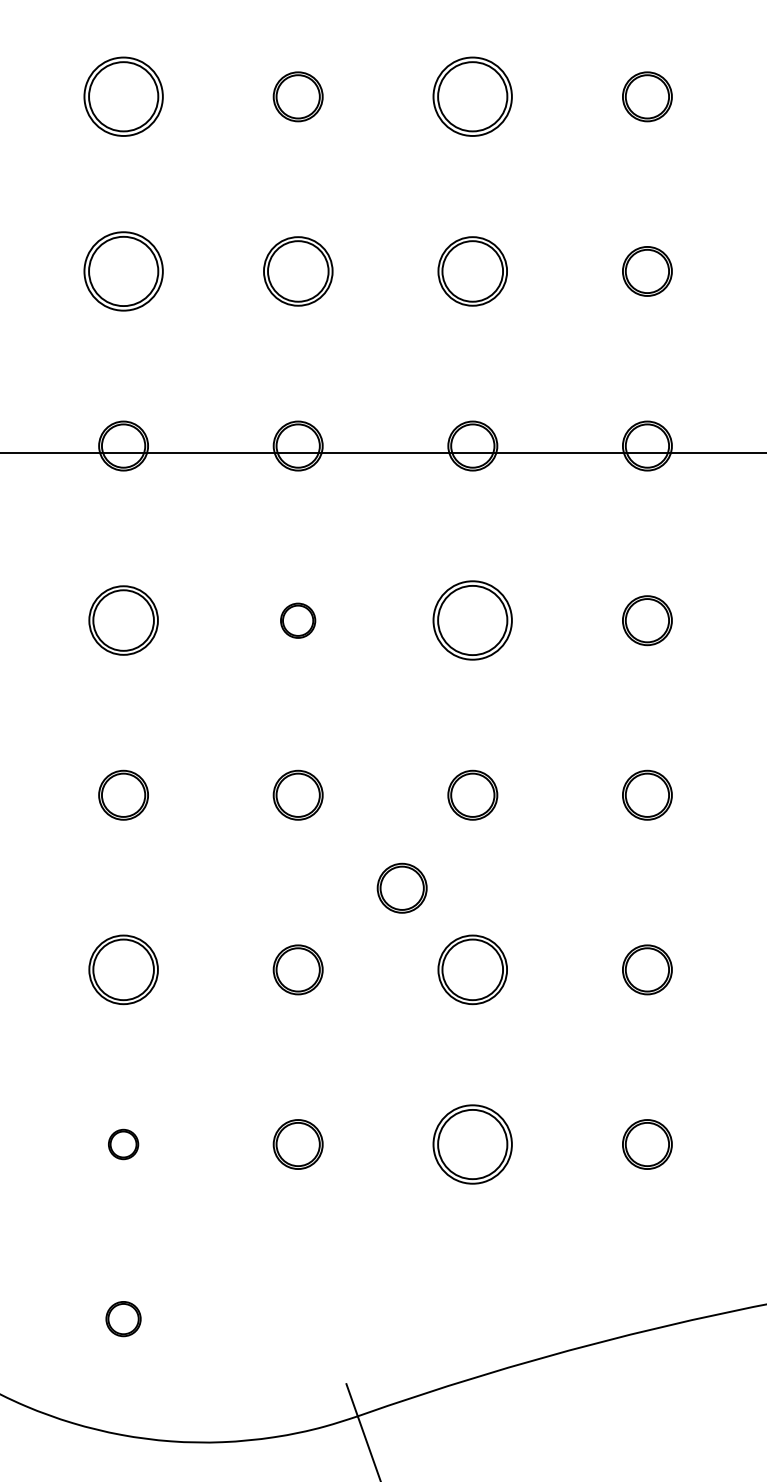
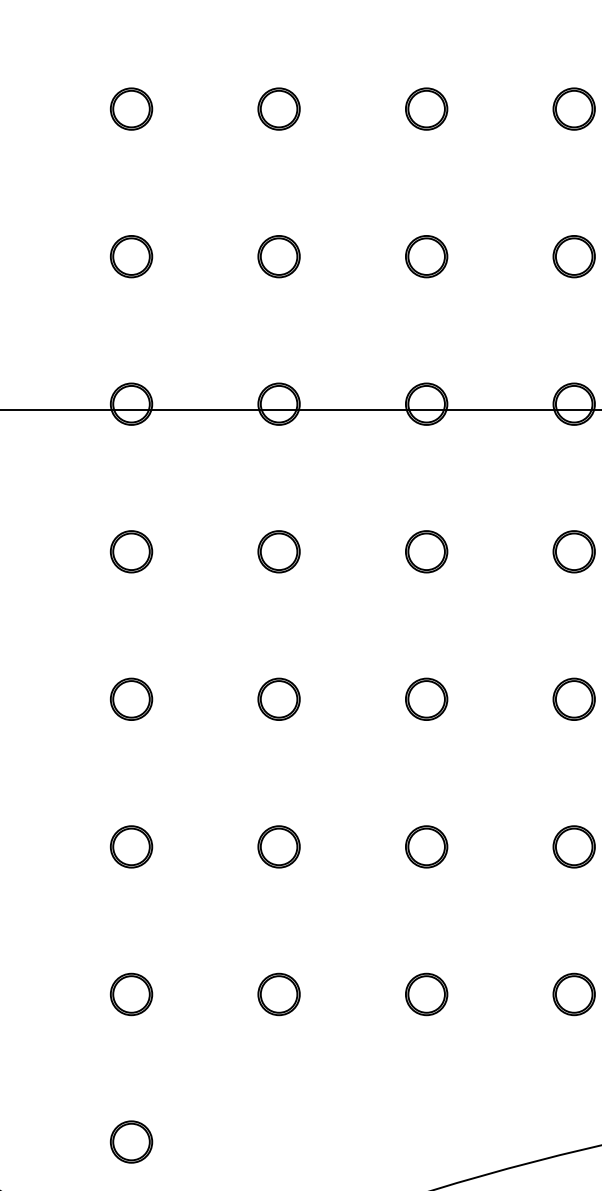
part: (123, 96) -> (131, 108), size x0.62
part: (472, 96) -> (426, 108), size x0.62
part: (123, 271) -> (131, 256), size x0.62
part: (297, 271) -> (278, 256), size x0.71
part: (472, 271) -> (426, 256), size x0.71
part: (123, 620) -> (131, 551), size x0.71
part: (297, 620) -> (278, 551), size x1.43
part: (472, 620) -> (426, 551), size x0.62
part: (401, 887) -> (366, 777), removed
part: (123, 969) -> (131, 846), size x0.71
part: (472, 969) -> (426, 846), size x0.71
part: (123, 1144) -> (131, 994), size x1.67
part: (472, 1144) -> (426, 994), size x0.62
part: (123, 1318) -> (131, 1141), size x1.43

